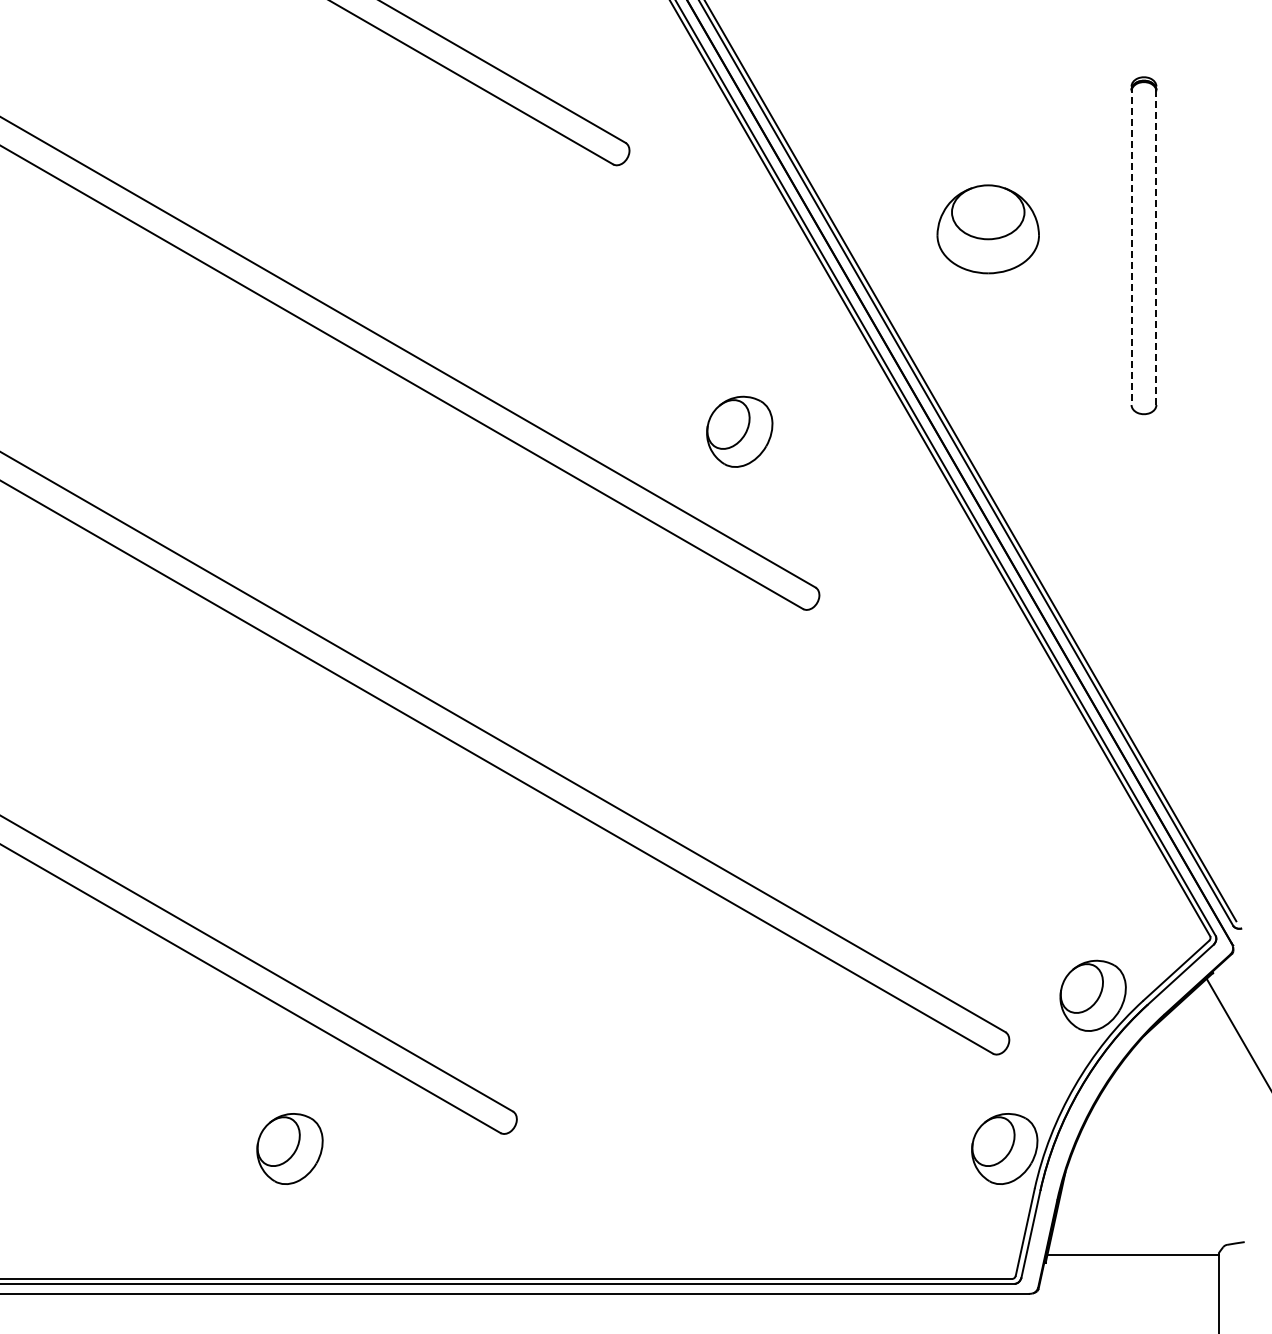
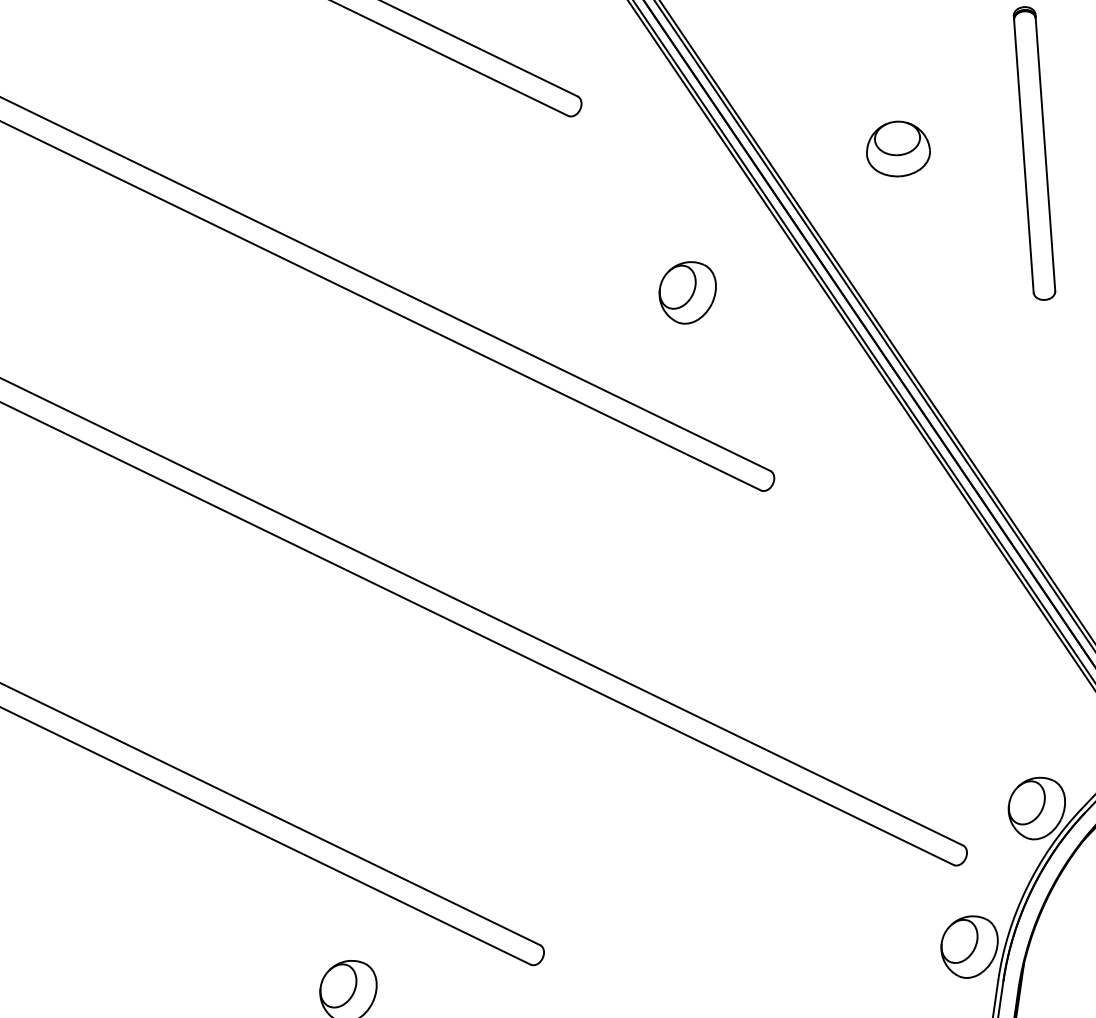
part: (988, 229) -> (898, 149), size x0.71
line: (1156, 245) -> (1045, 152), dashed -> solid
line: (1131, 246) -> (1023, 154), dashed -> solid
part: (739, 431) -> (687, 292), moved

